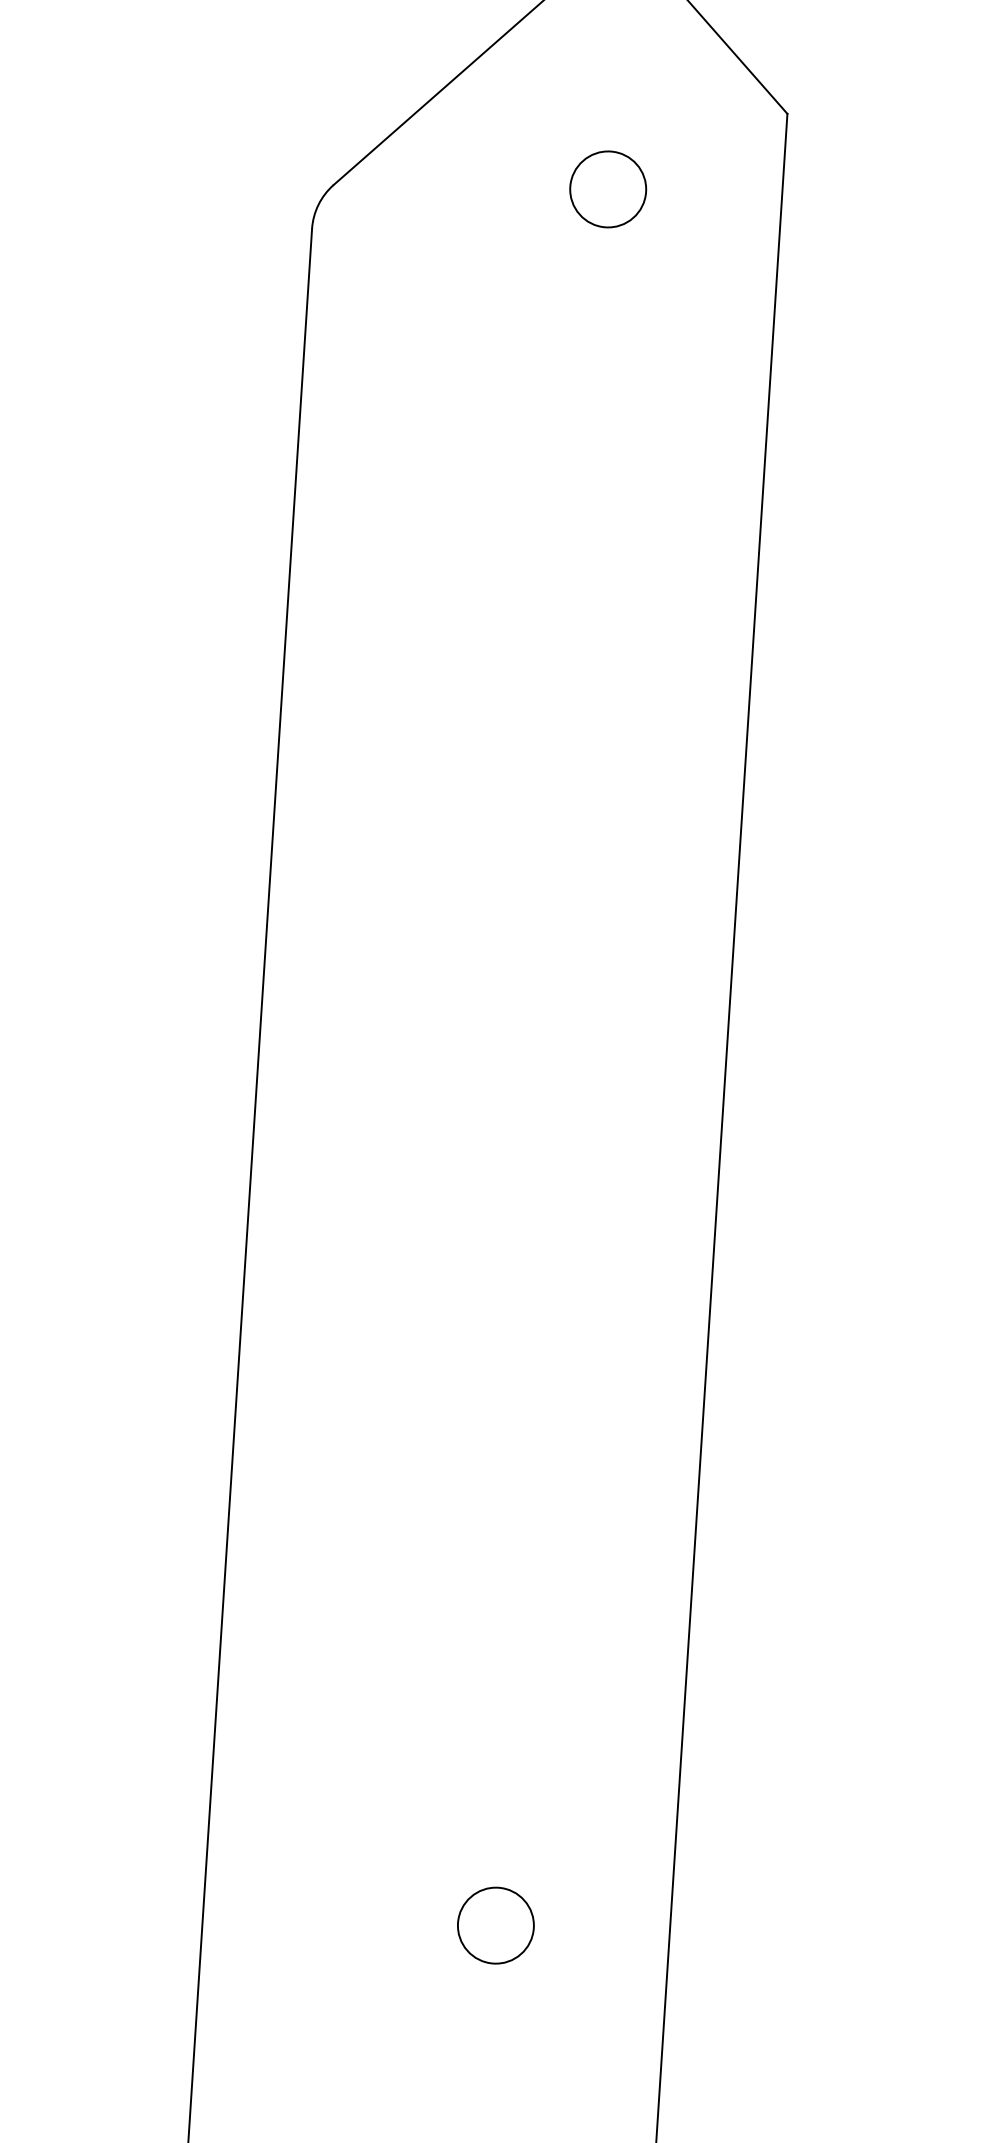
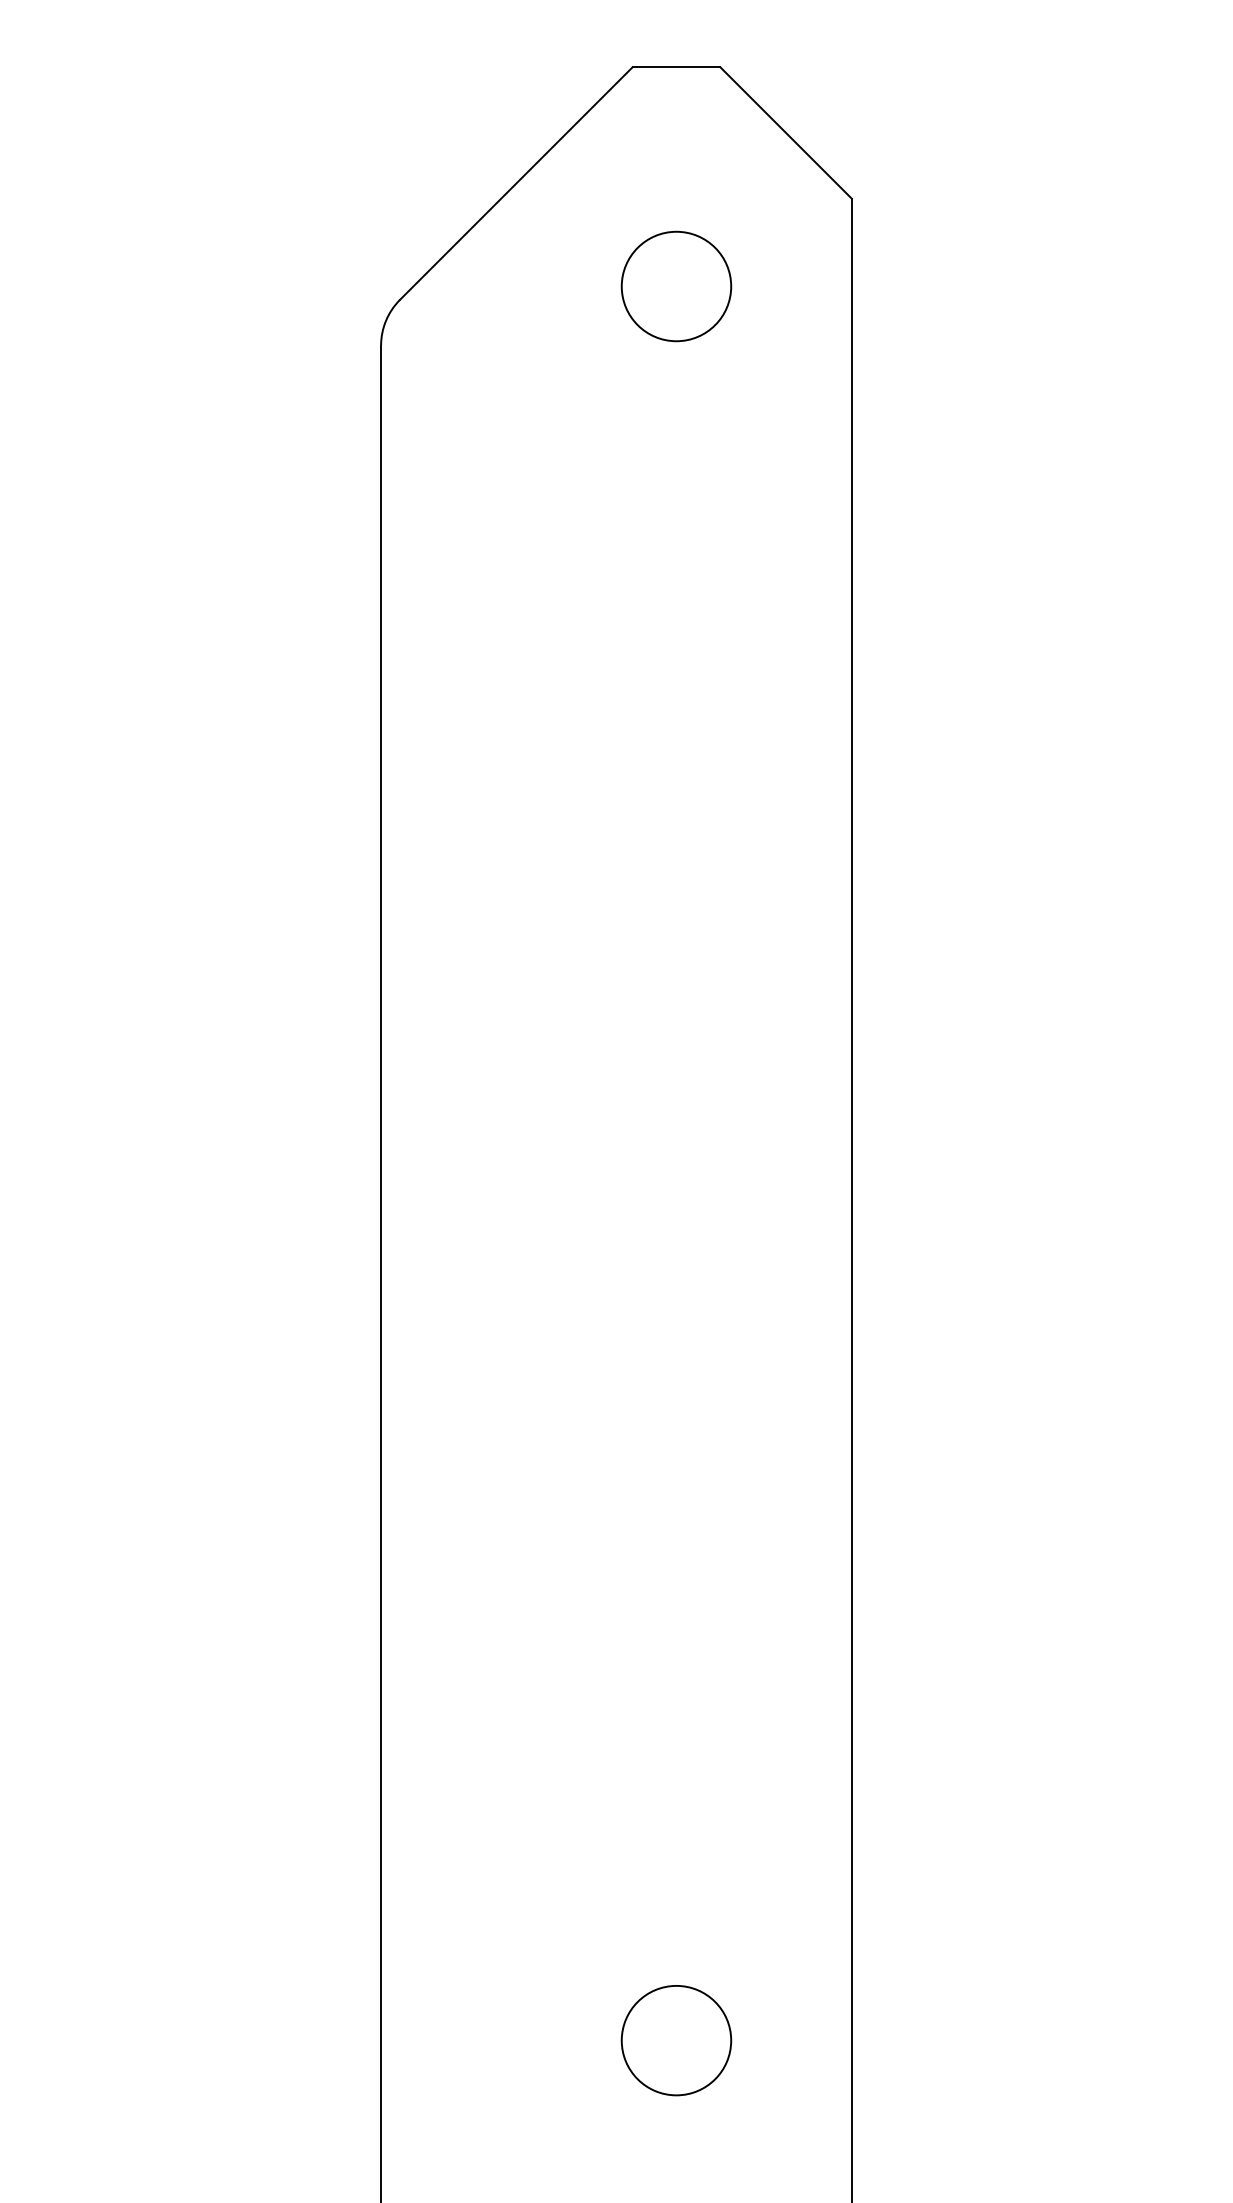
circle: (608, 189) -> (676, 286), size x1.43
circle: (495, 1925) -> (676, 2040), size x1.43

